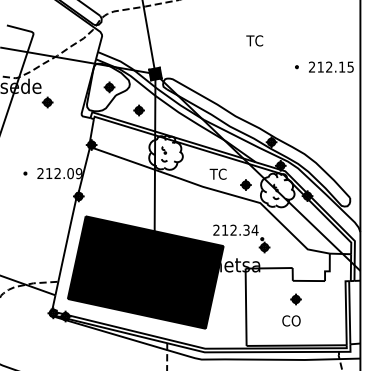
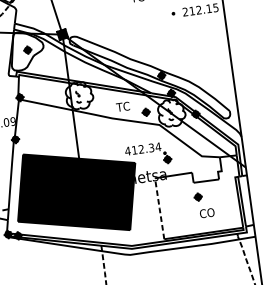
part: (138, 110) -> (53, 65), removed
text: (216, 229) -> (127, 150), 212.34 -> 412.34
line: (246, 307) -> (160, 208), solid -> dashed
text: (291, 320) -> (207, 212), moved

